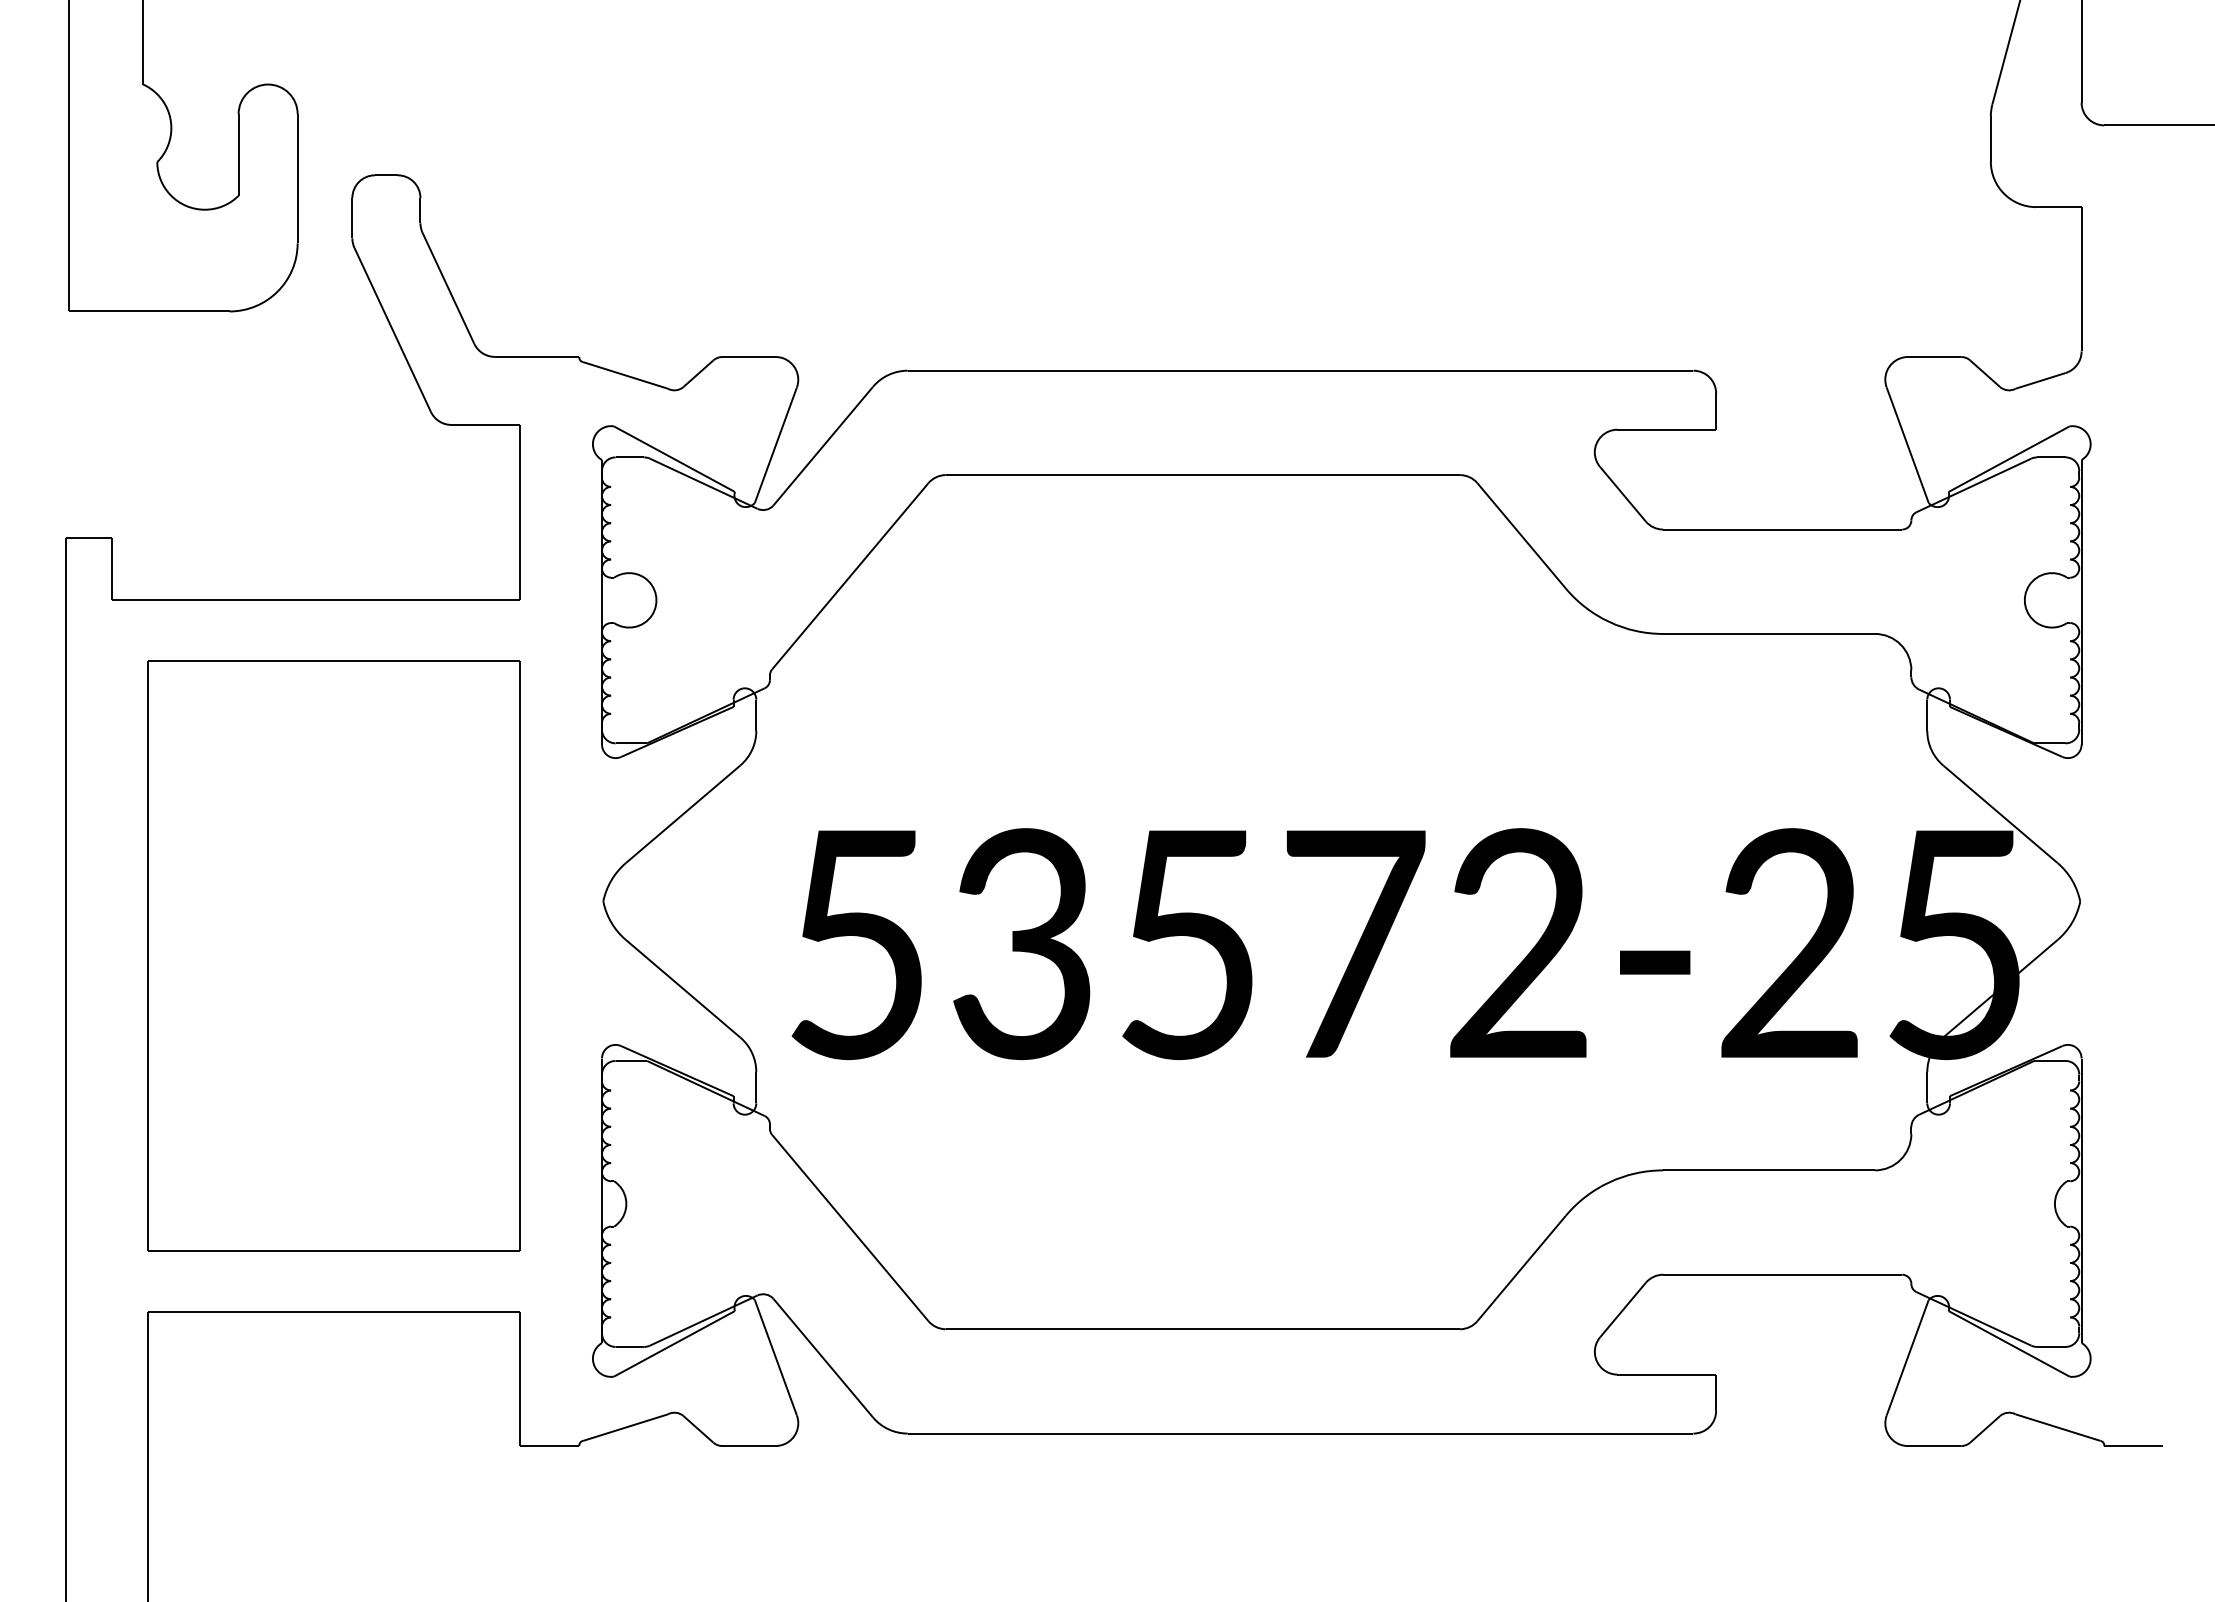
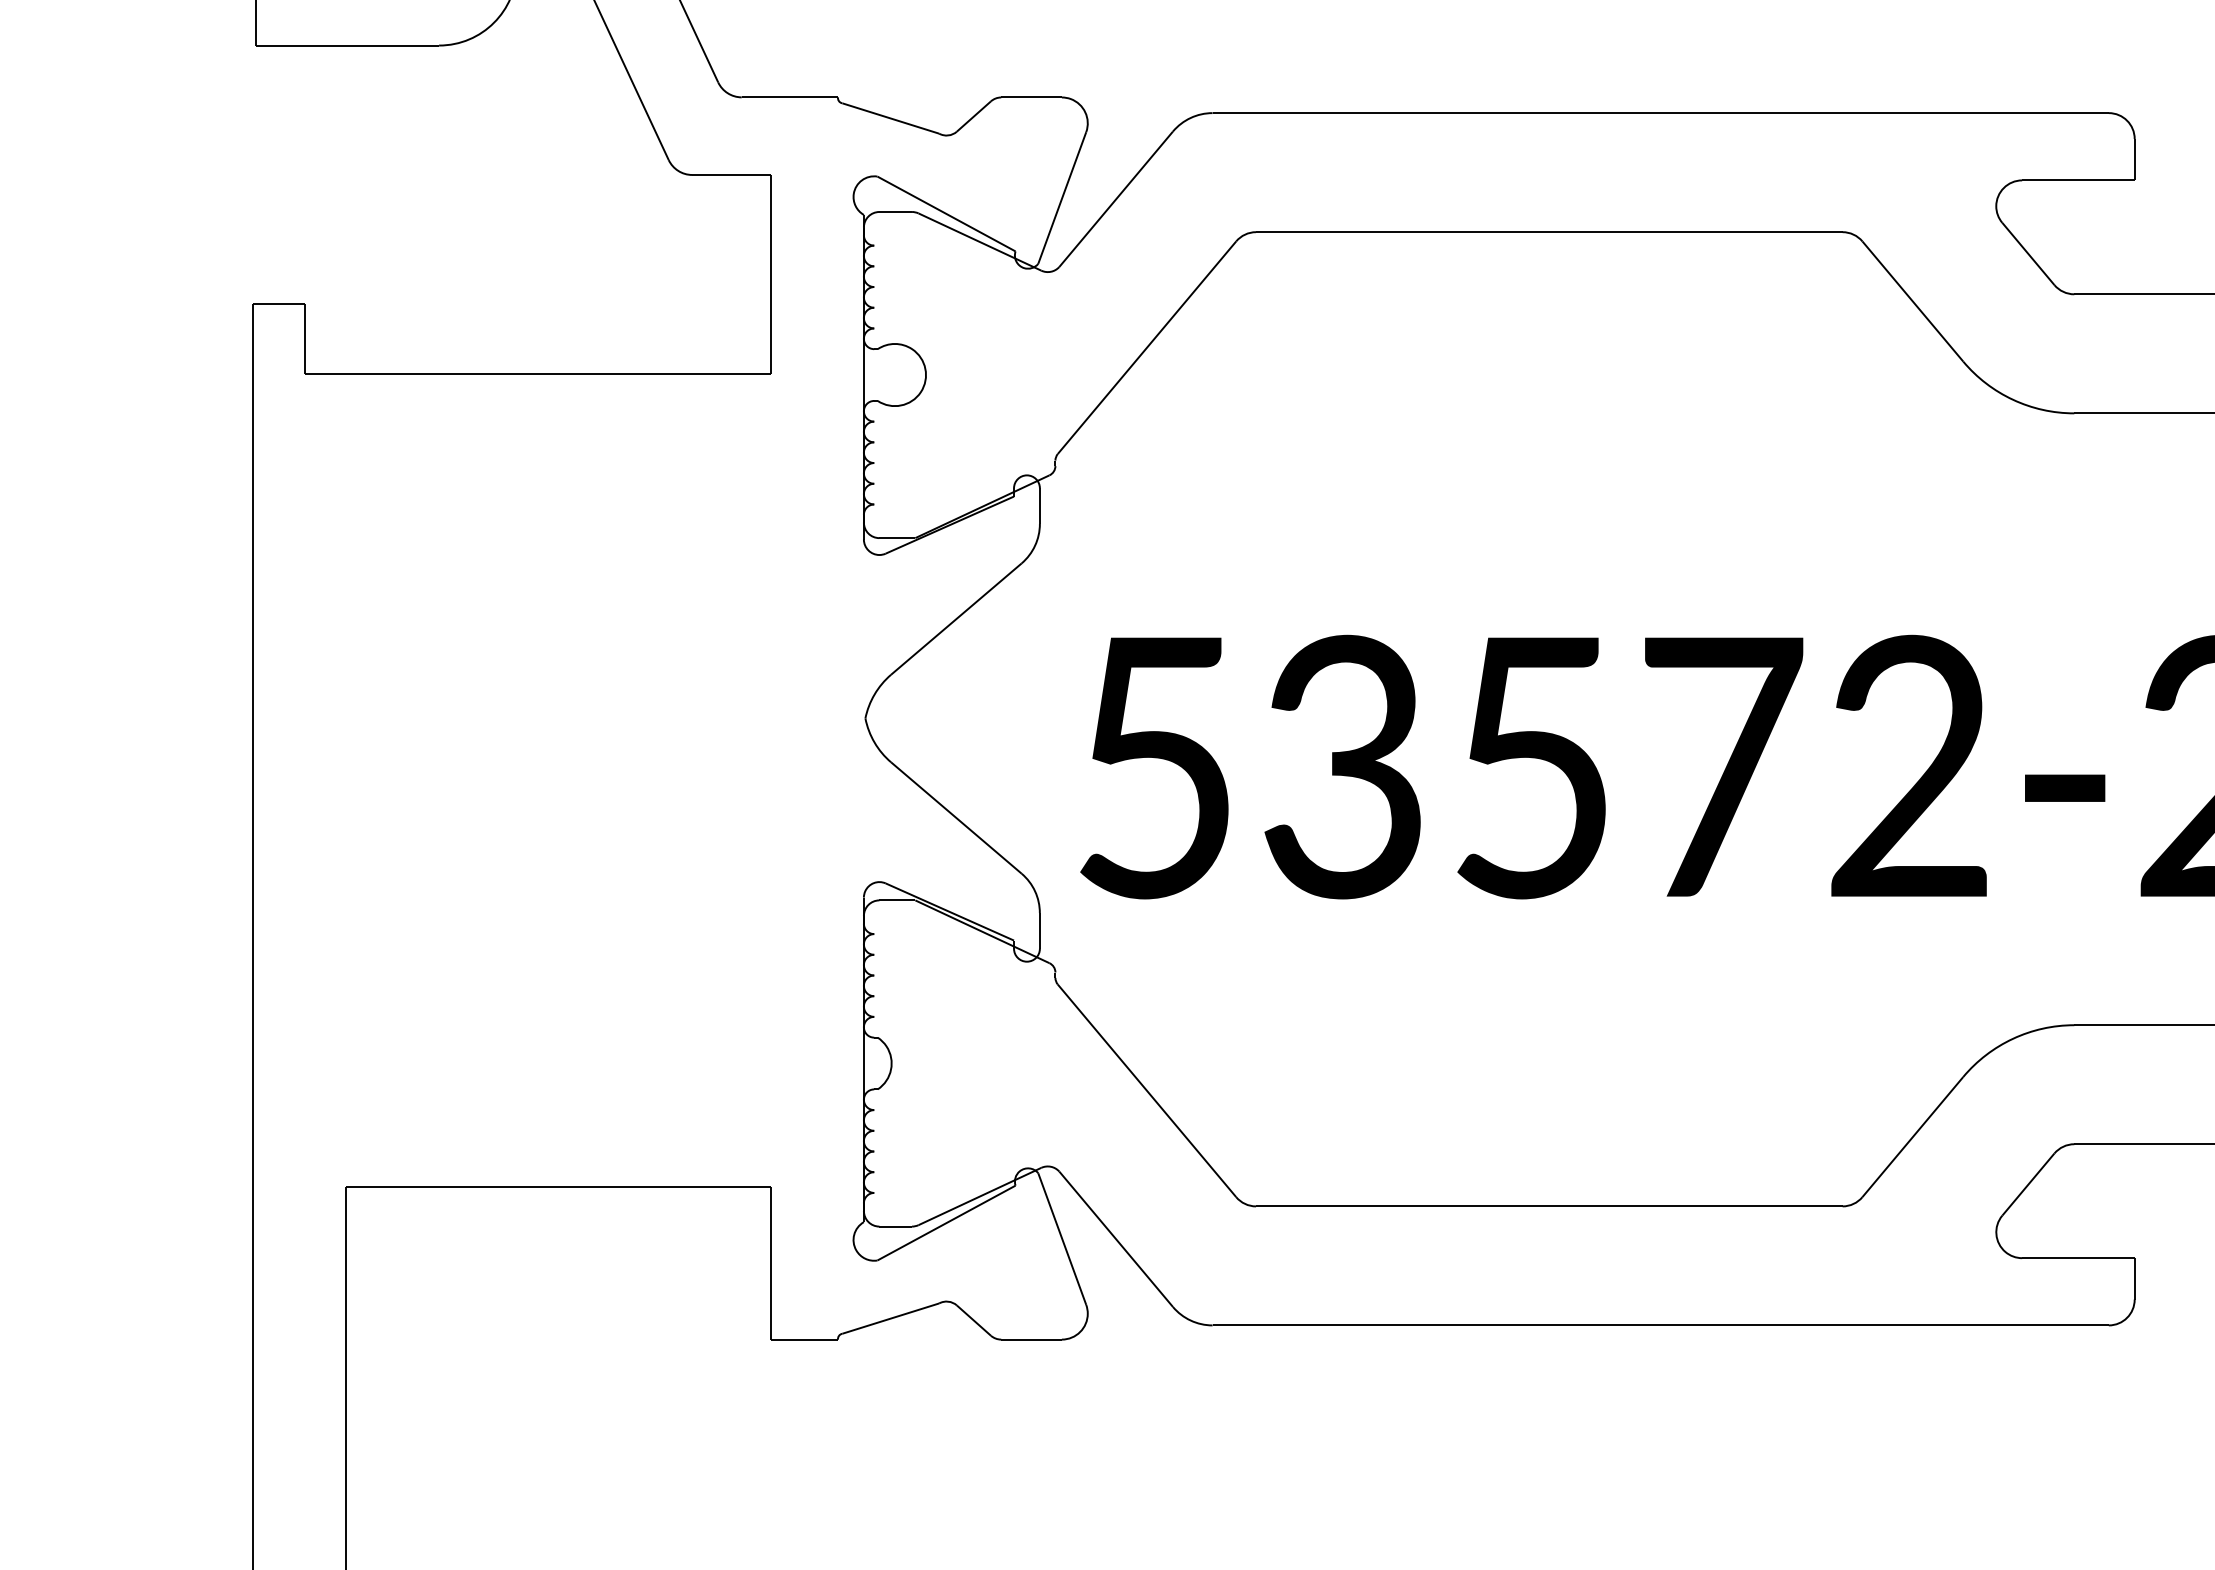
part: (333, 955) -> (557, 780), removed

